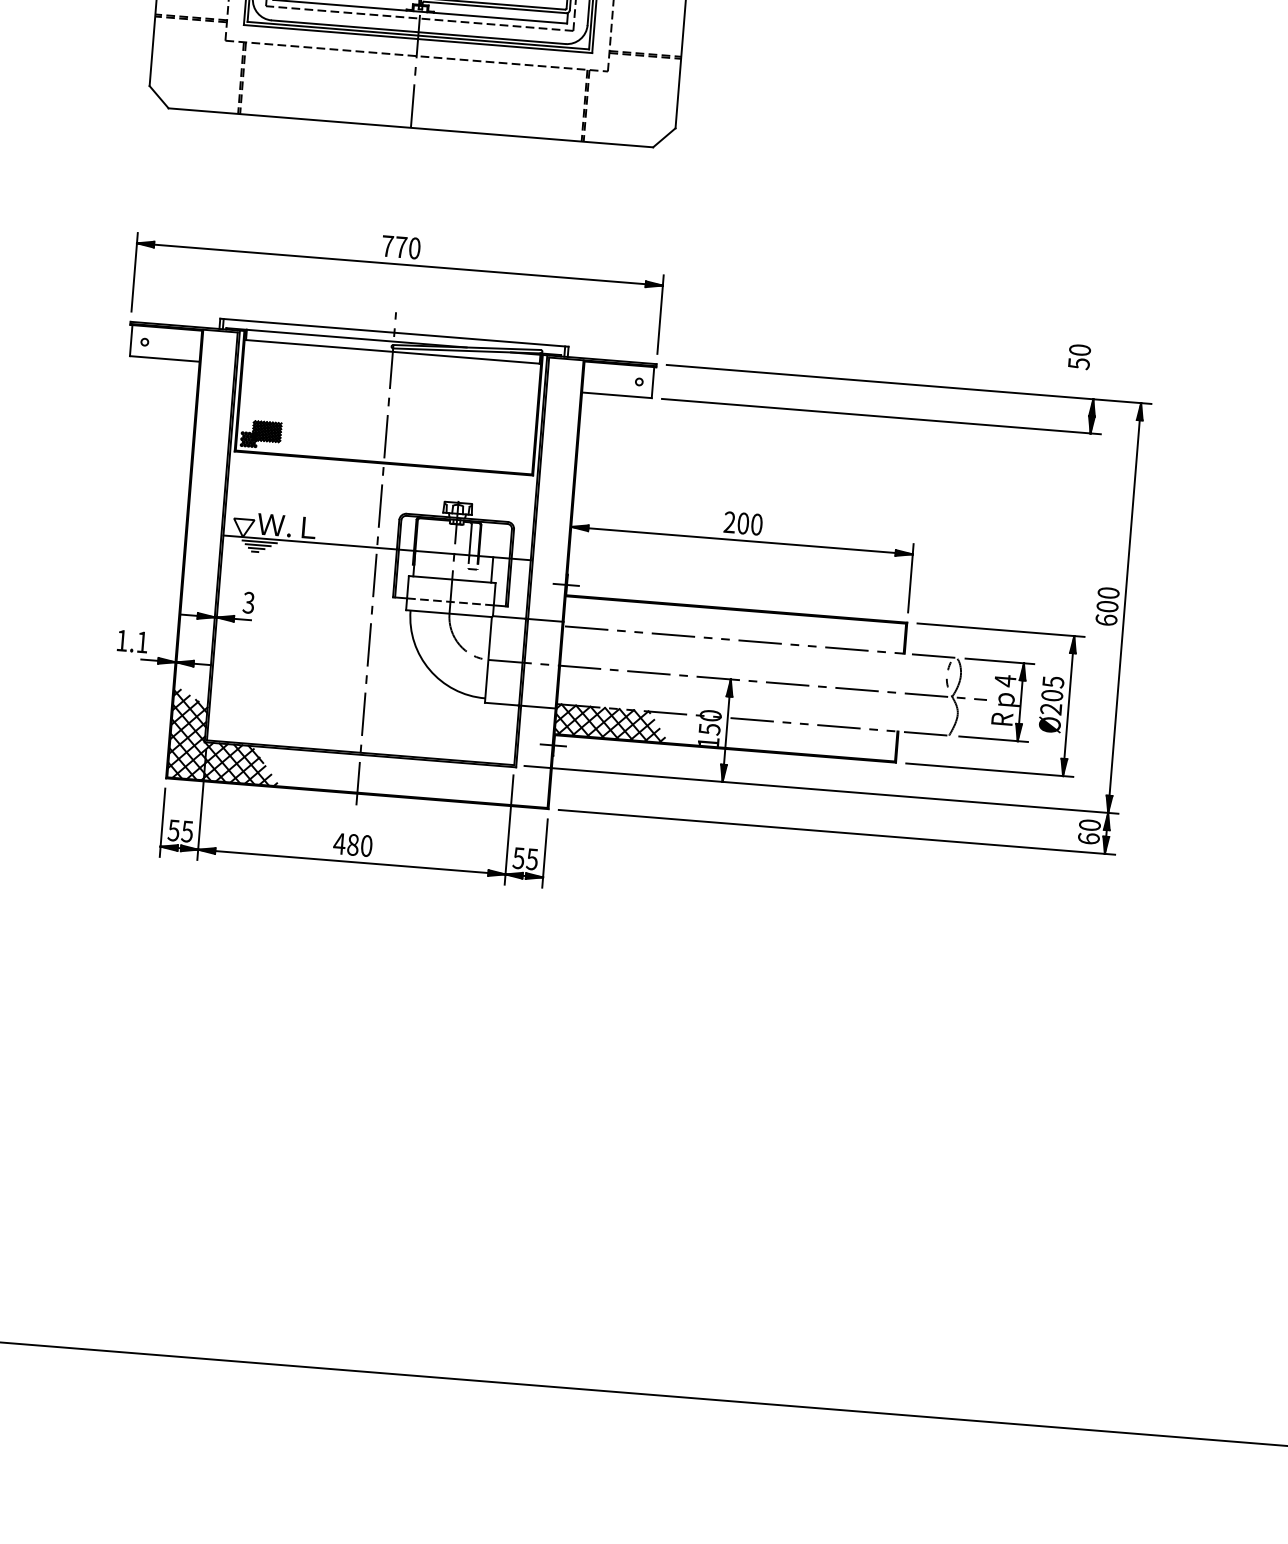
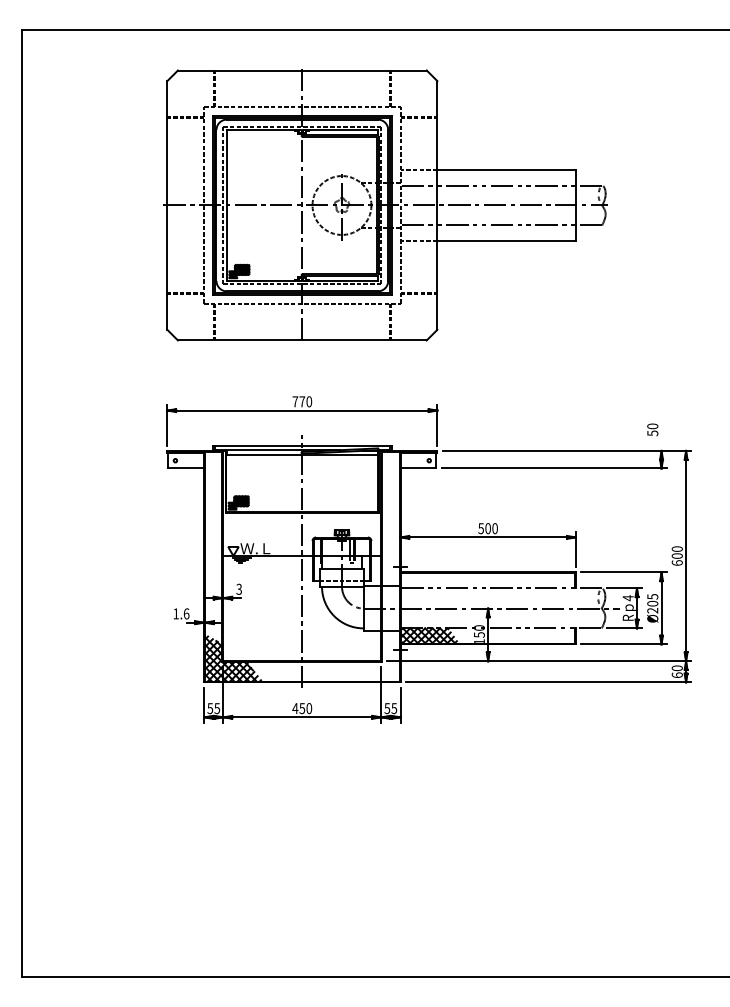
text: (728, 522) -> (480, 528), 200 -> 500
text: (142, 641) -> (186, 613), 1.1 -> 1.6
text: (353, 844) -> (302, 708), 480 -> 450

